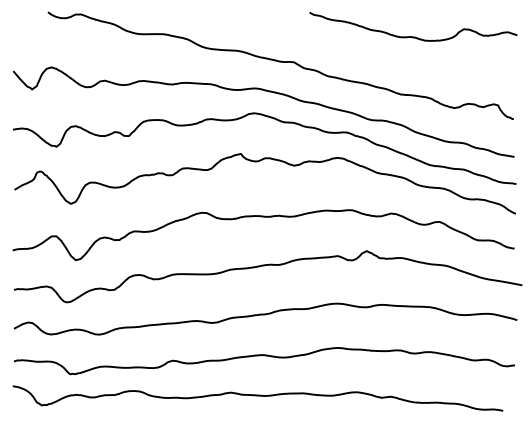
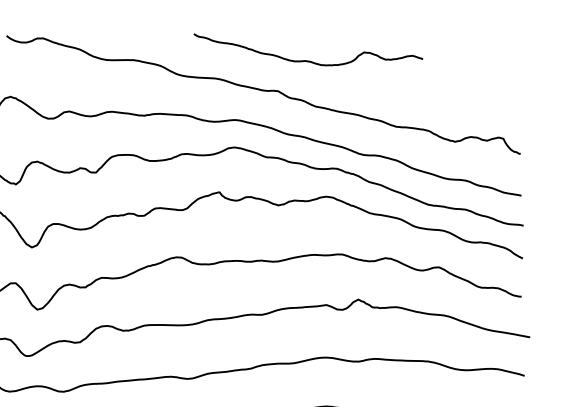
curve: (413, 36) -> (308, 60), moved

